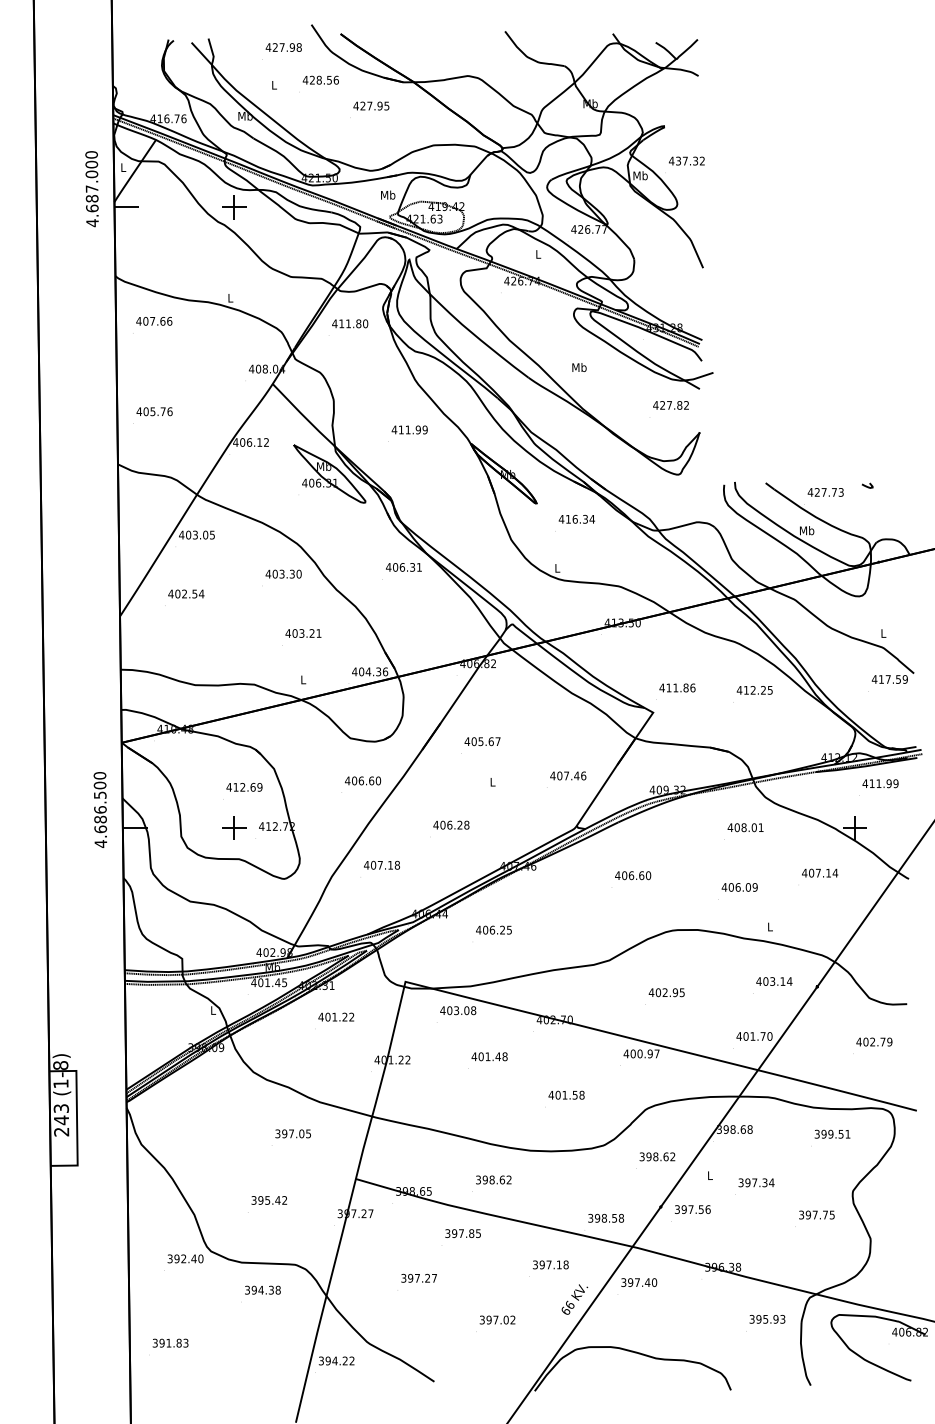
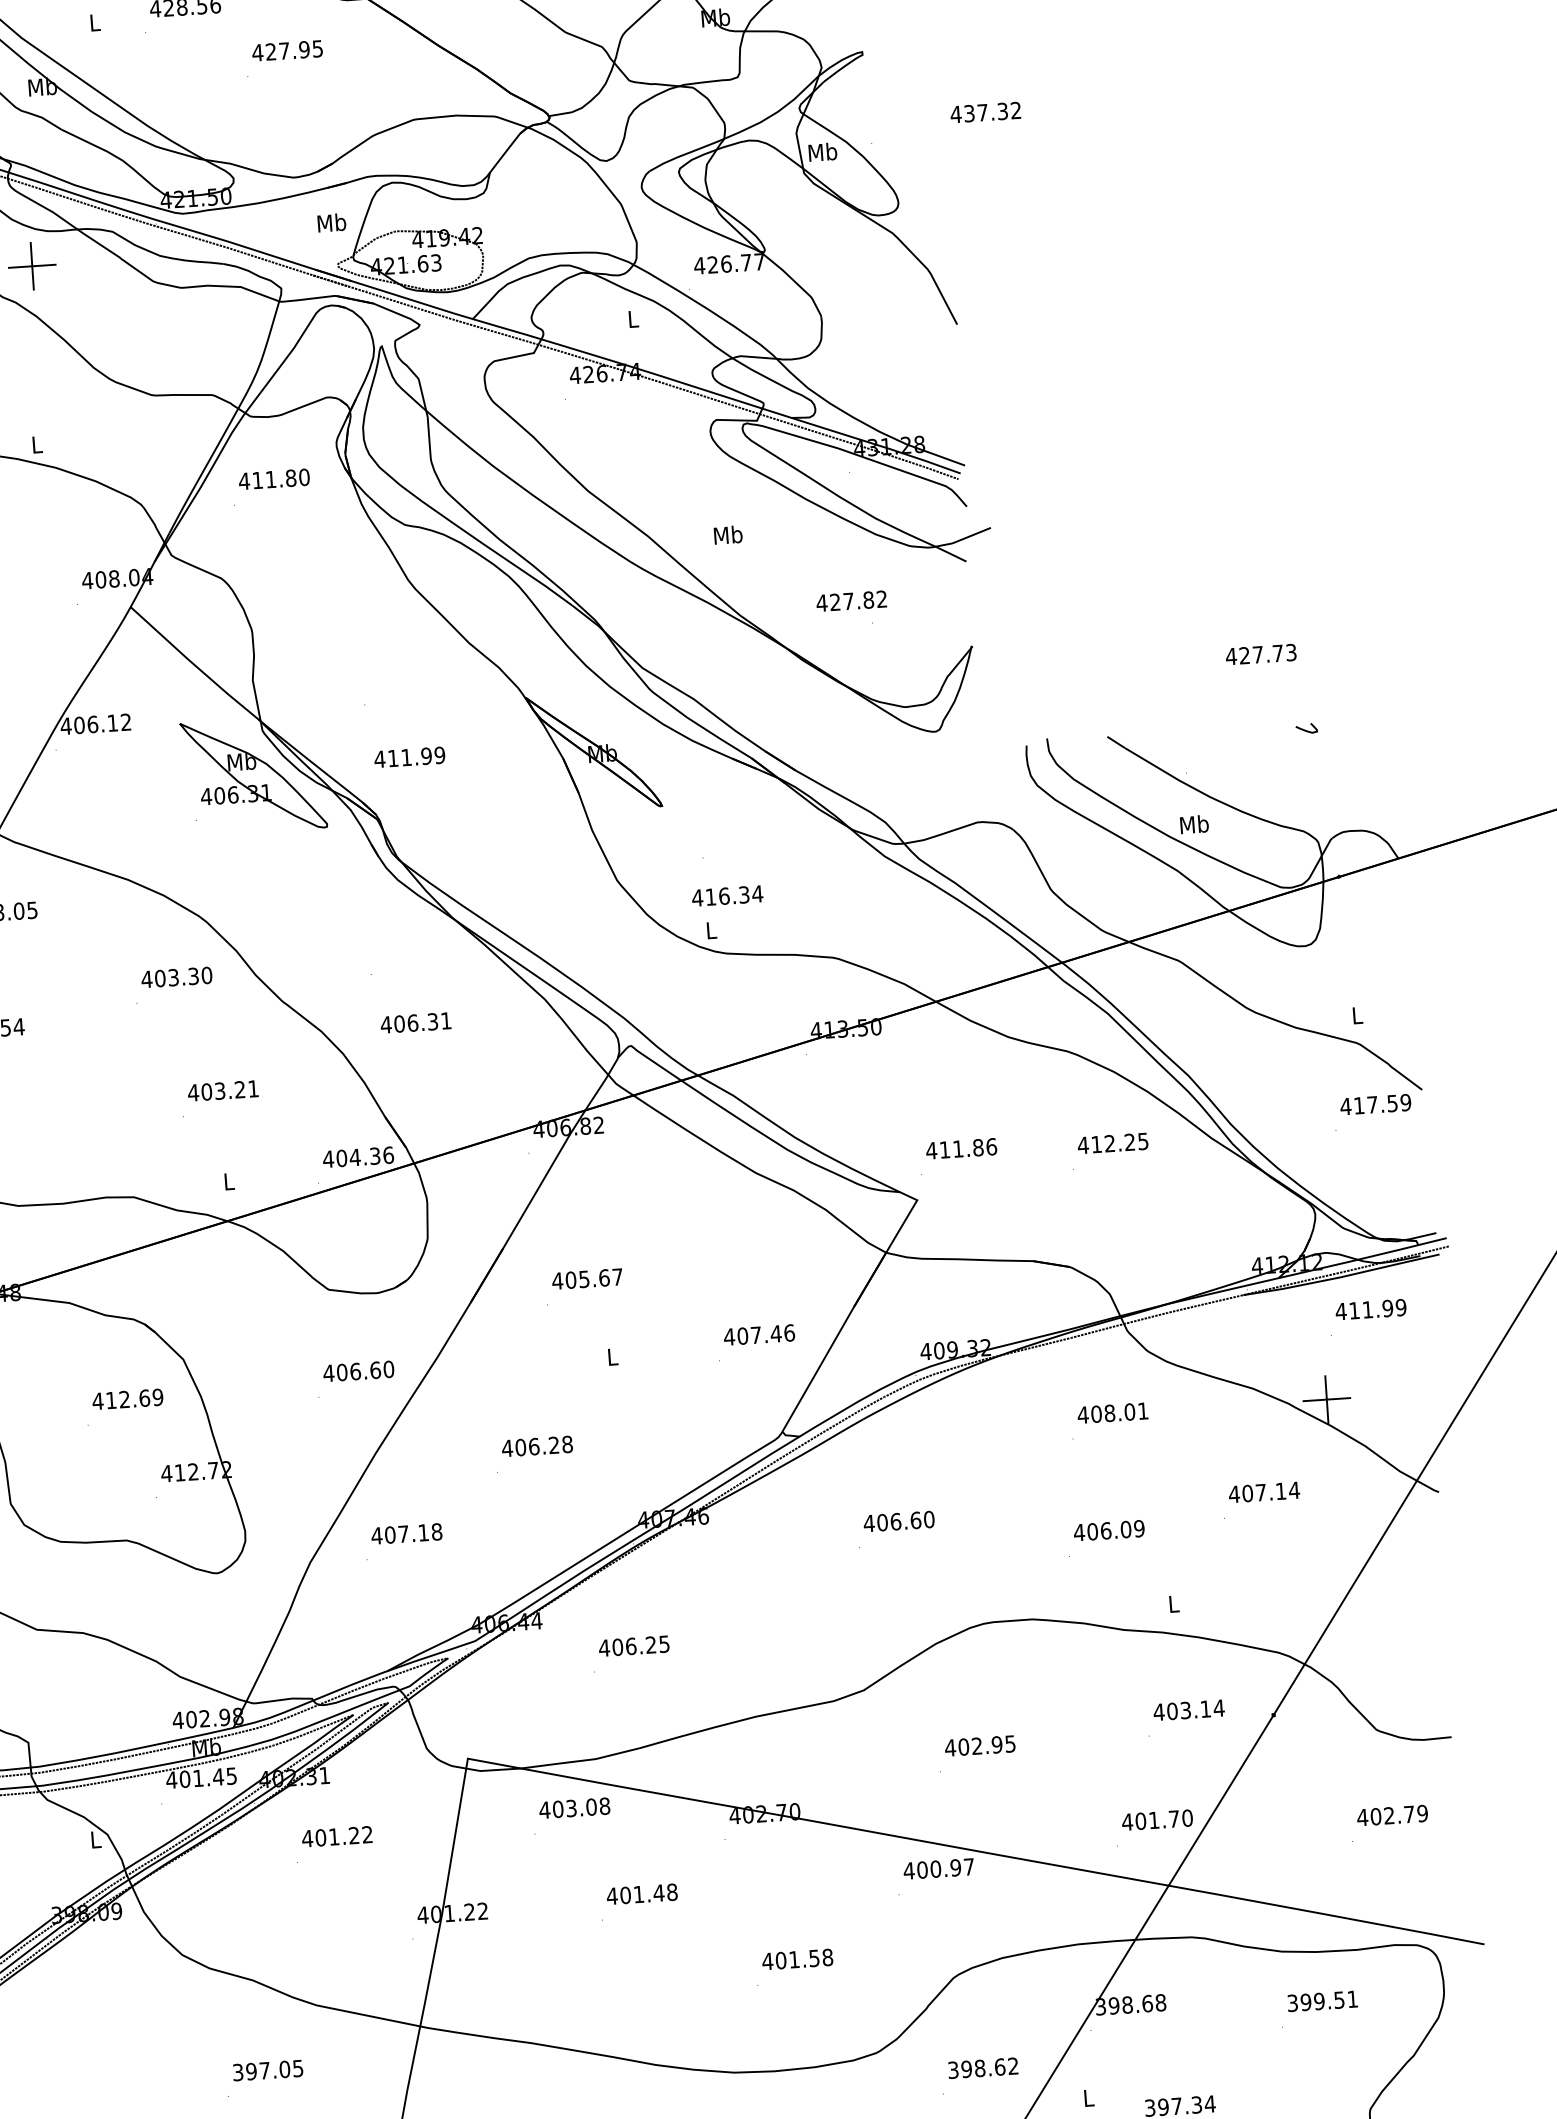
text: (686, 160) -> (984, 111), moved
text: (670, 405) -> (850, 601), moved
text: (409, 429) -> (409, 756), moved
text: (825, 492) -> (1260, 654), moved
text: (576, 519) -> (726, 896), moved
text: (403, 567) -> (415, 1023), moved
part: (234, 827) -> (113, 1479), removed

